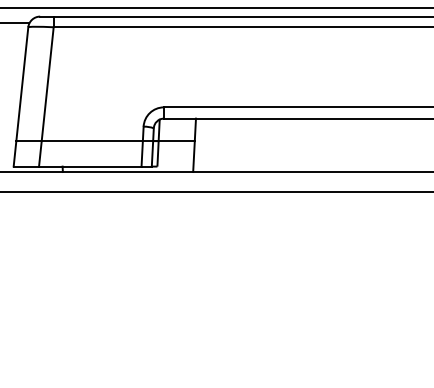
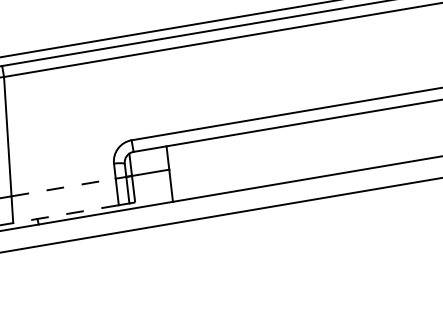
line: (92, 141) -> (63, 187), solid -> dashed
line: (89, 166) -> (65, 214), solid -> dashed

